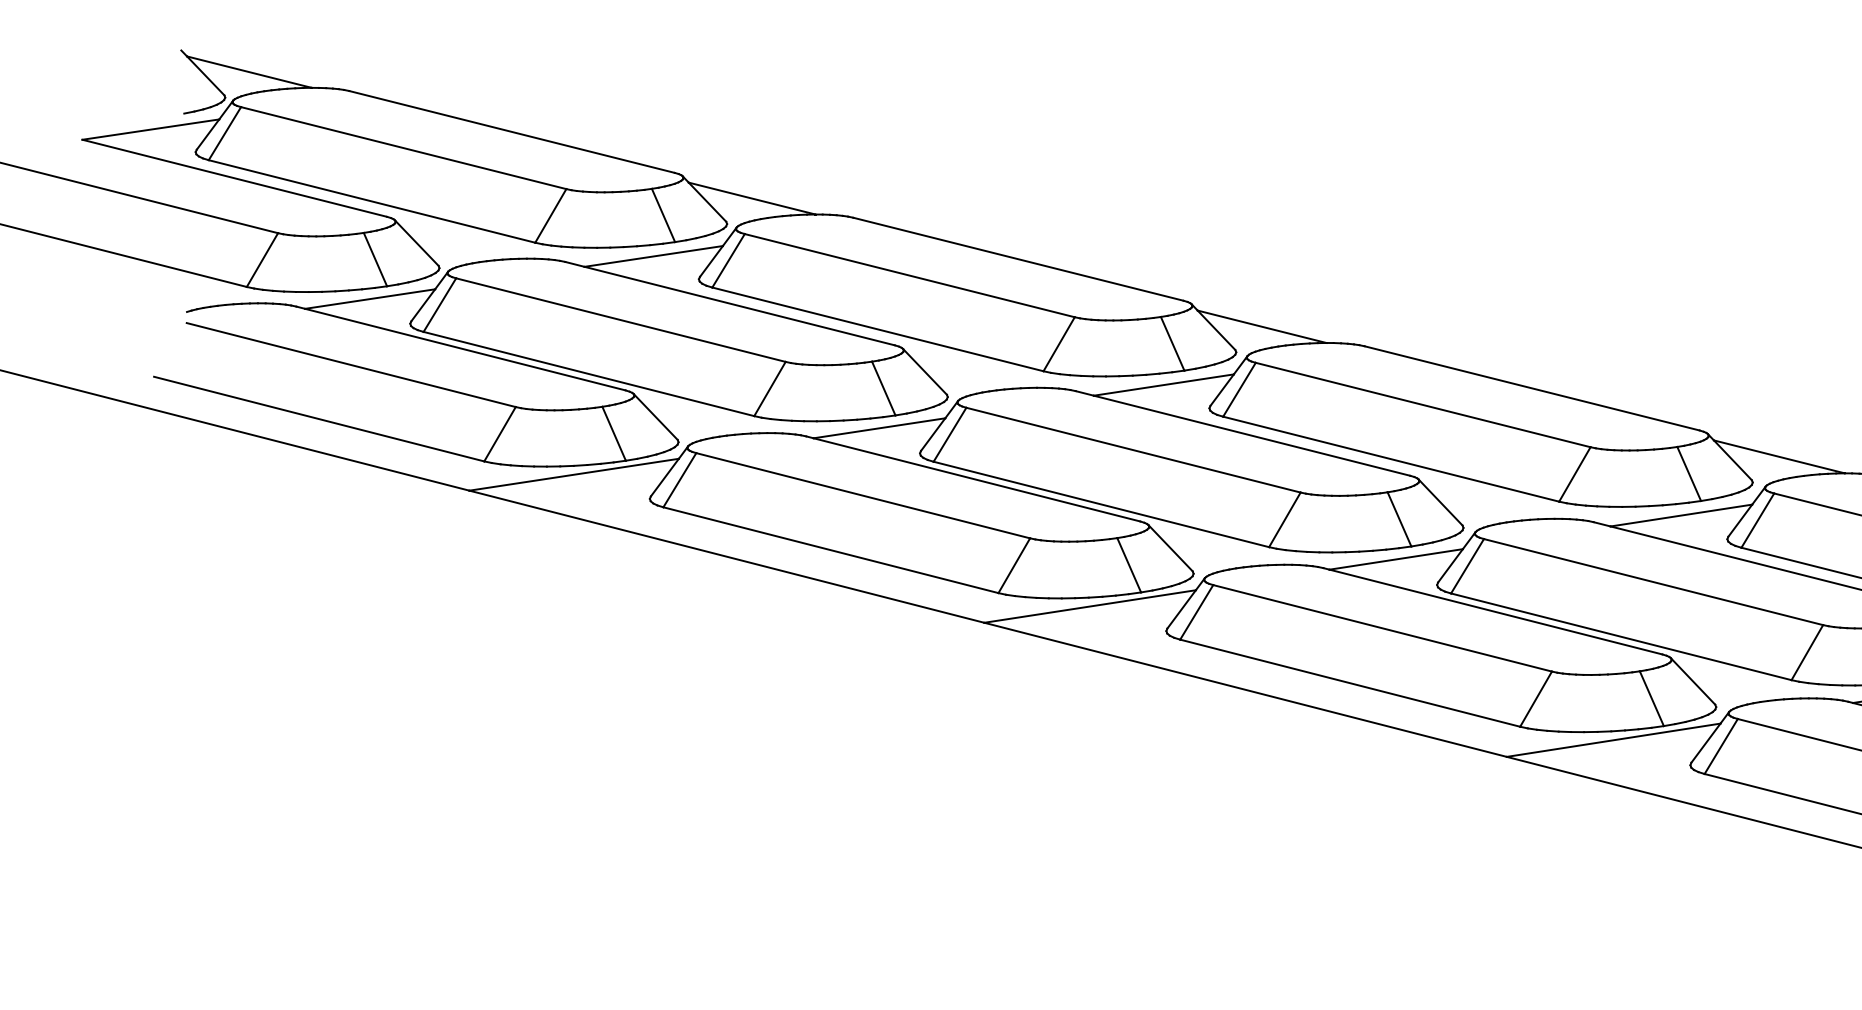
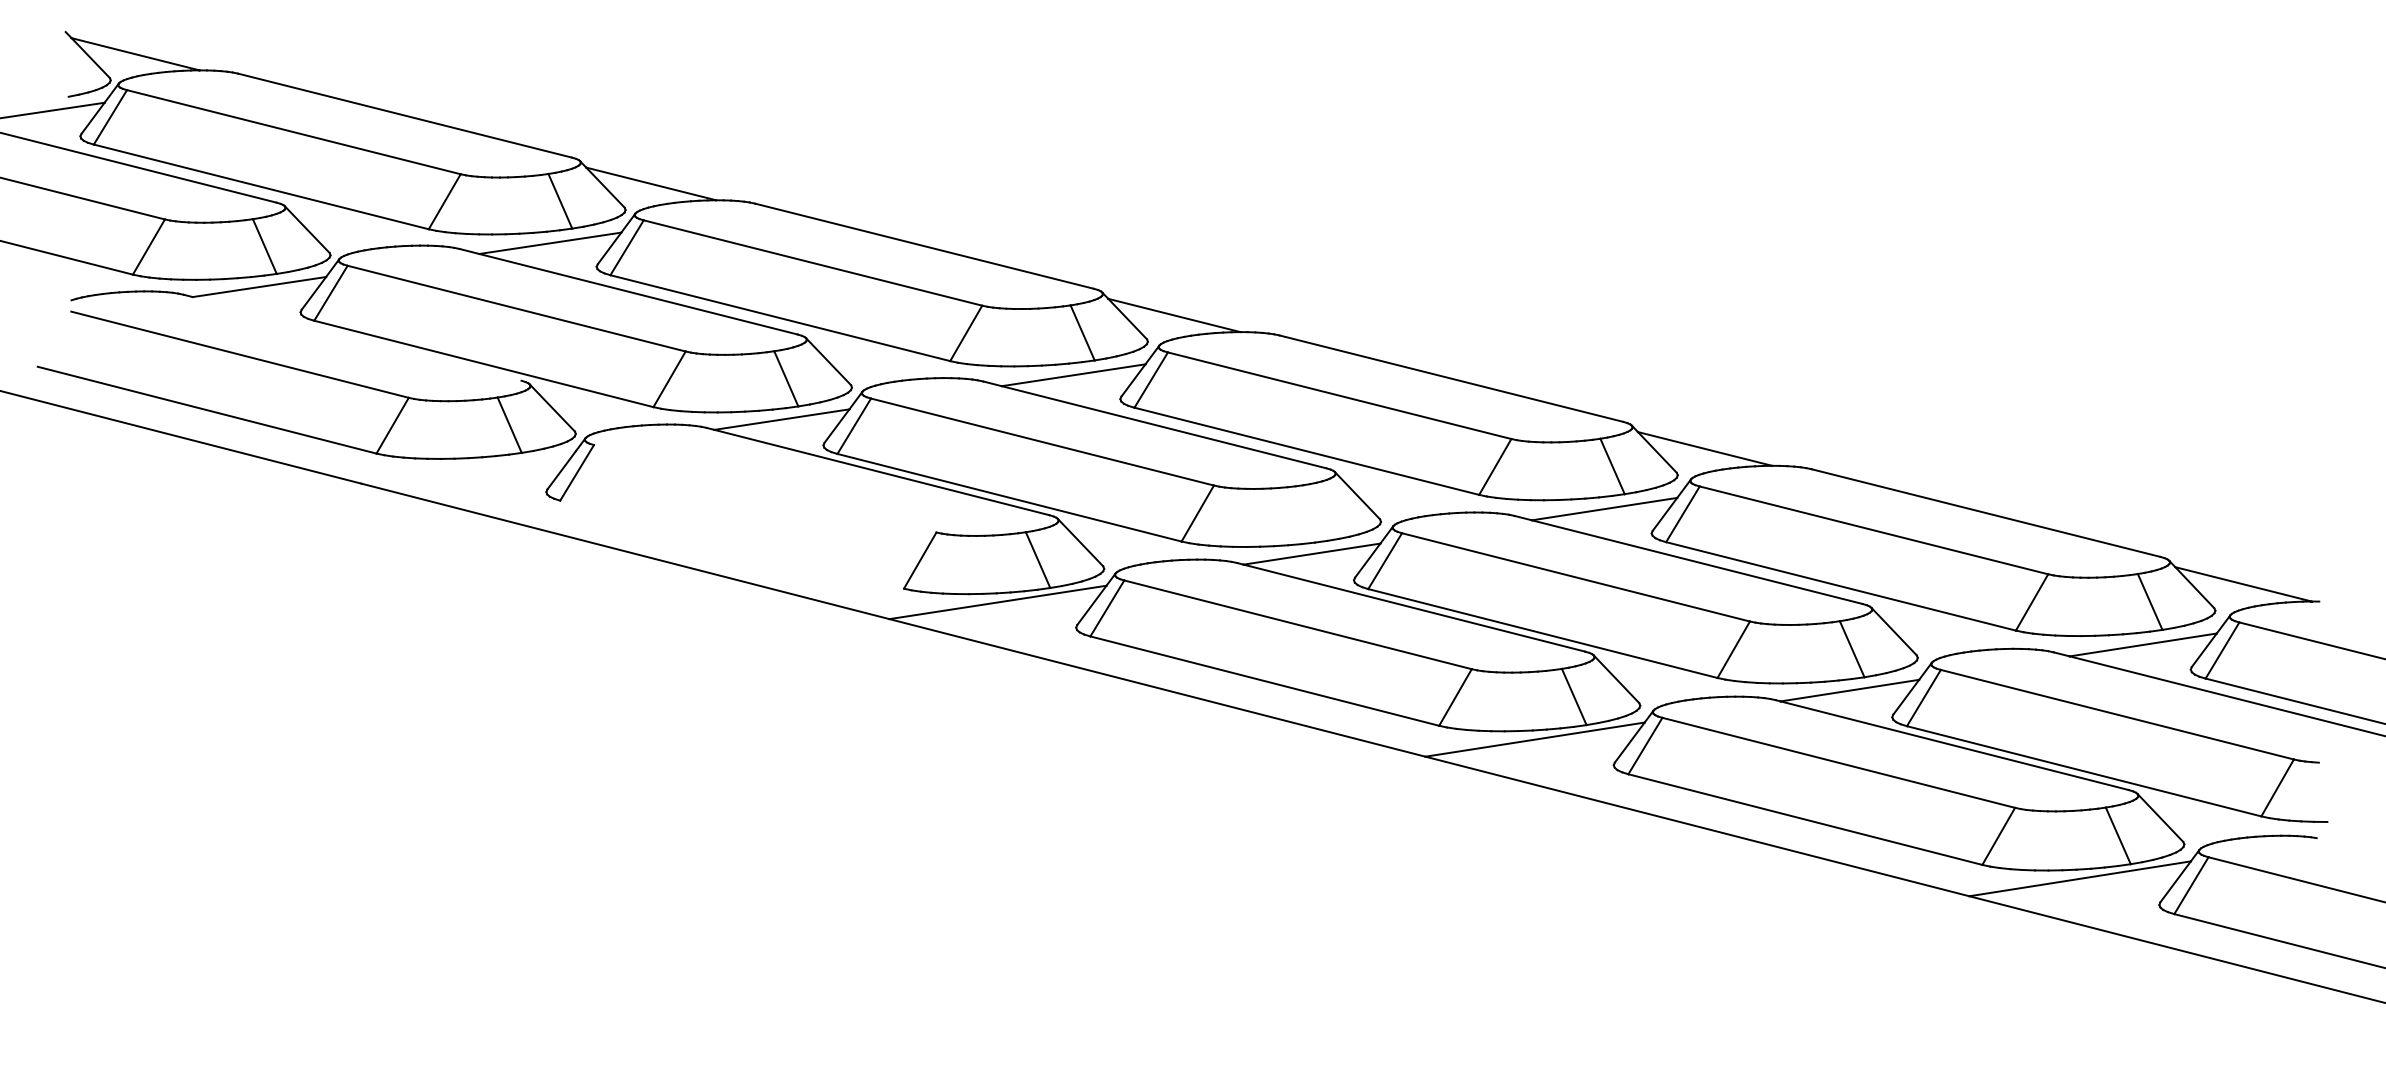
line: (464, 349) -> (356, 338), removed
line: (573, 474) -> (468, 466), removed
line: (862, 495) -> (764, 488), removed
line: (1399, 518) -> (1315, 512), removed
line: (831, 550) -> (732, 544), removed

